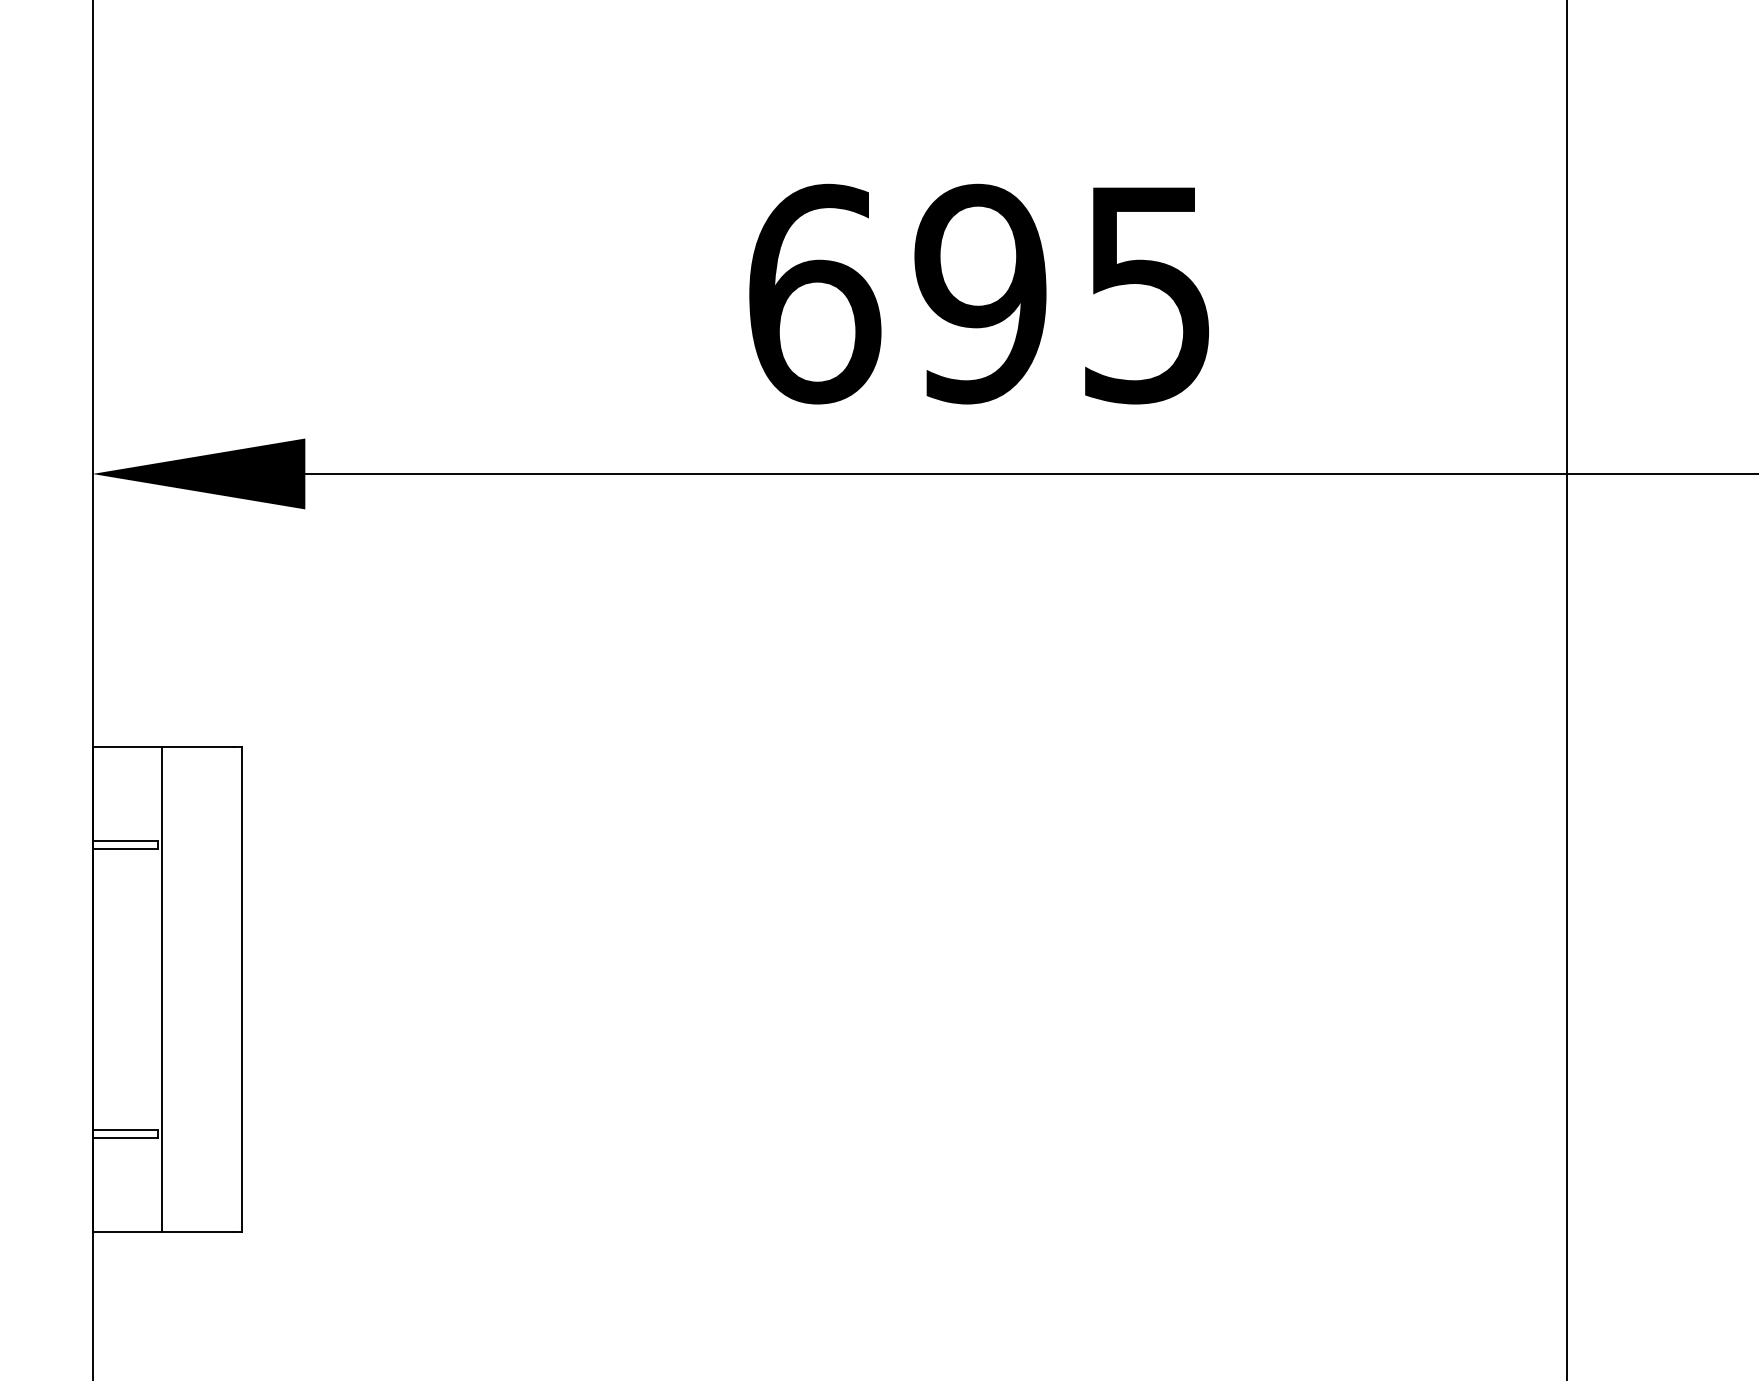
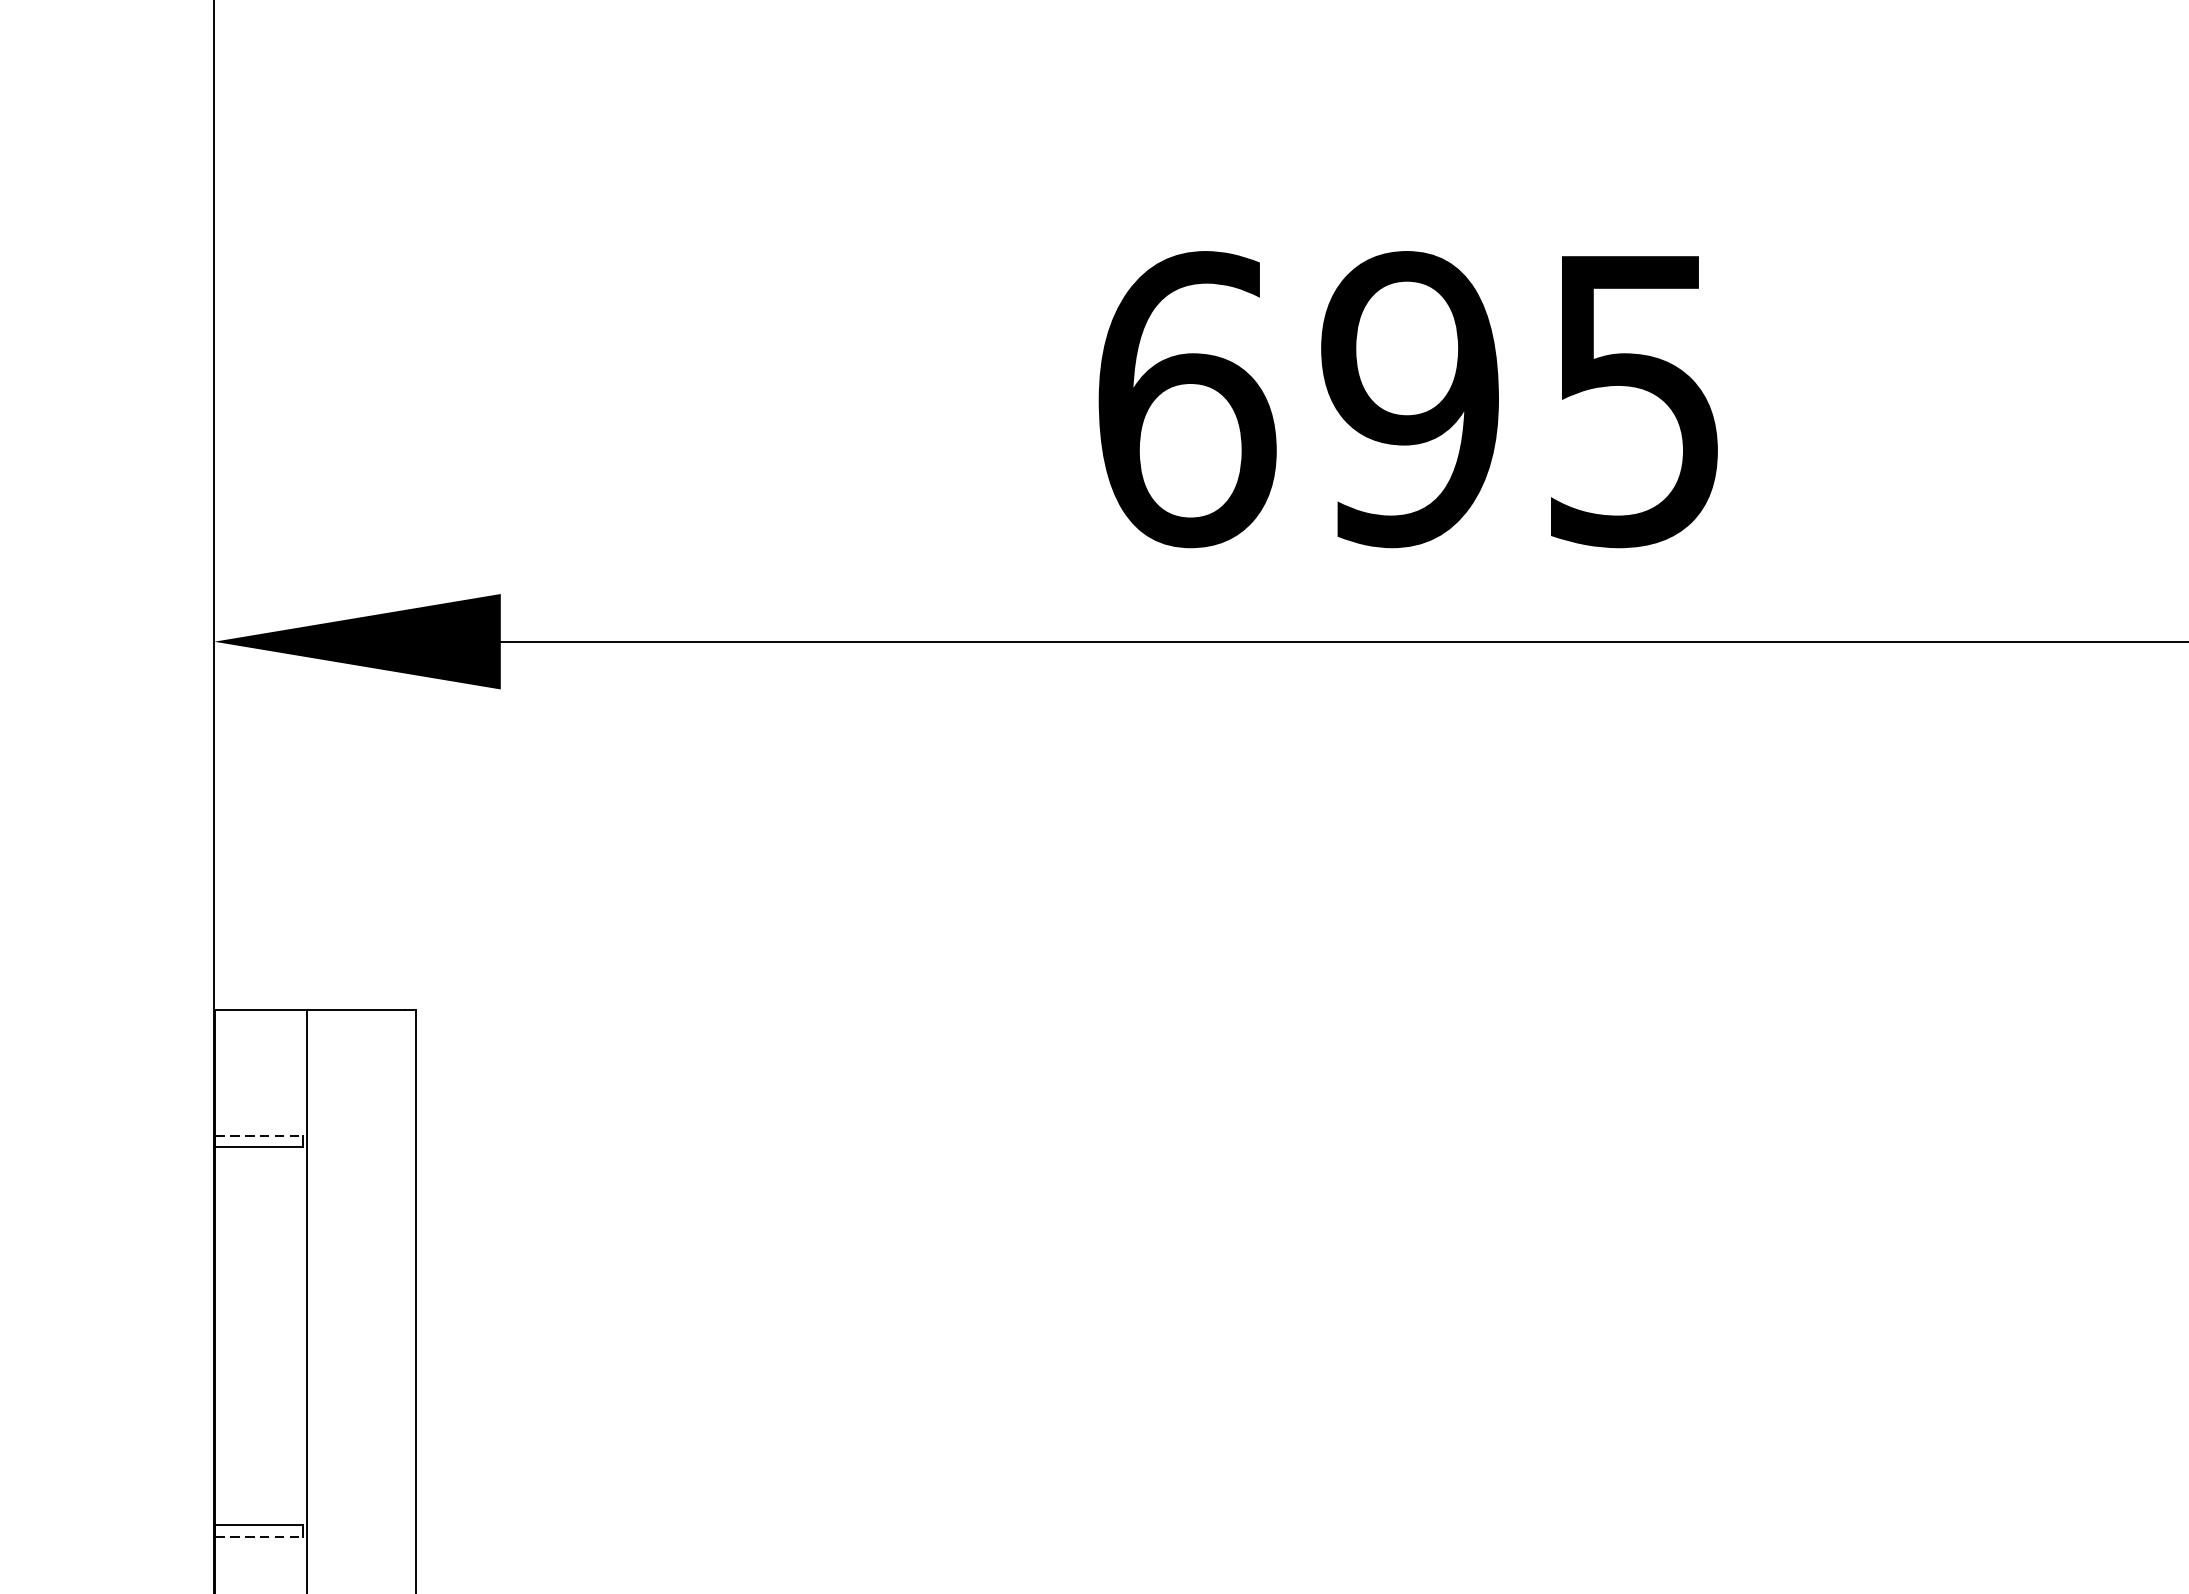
line: (125, 840) -> (258, 1135), solid -> dashed
line: (125, 1138) -> (258, 1536), solid -> dashed

